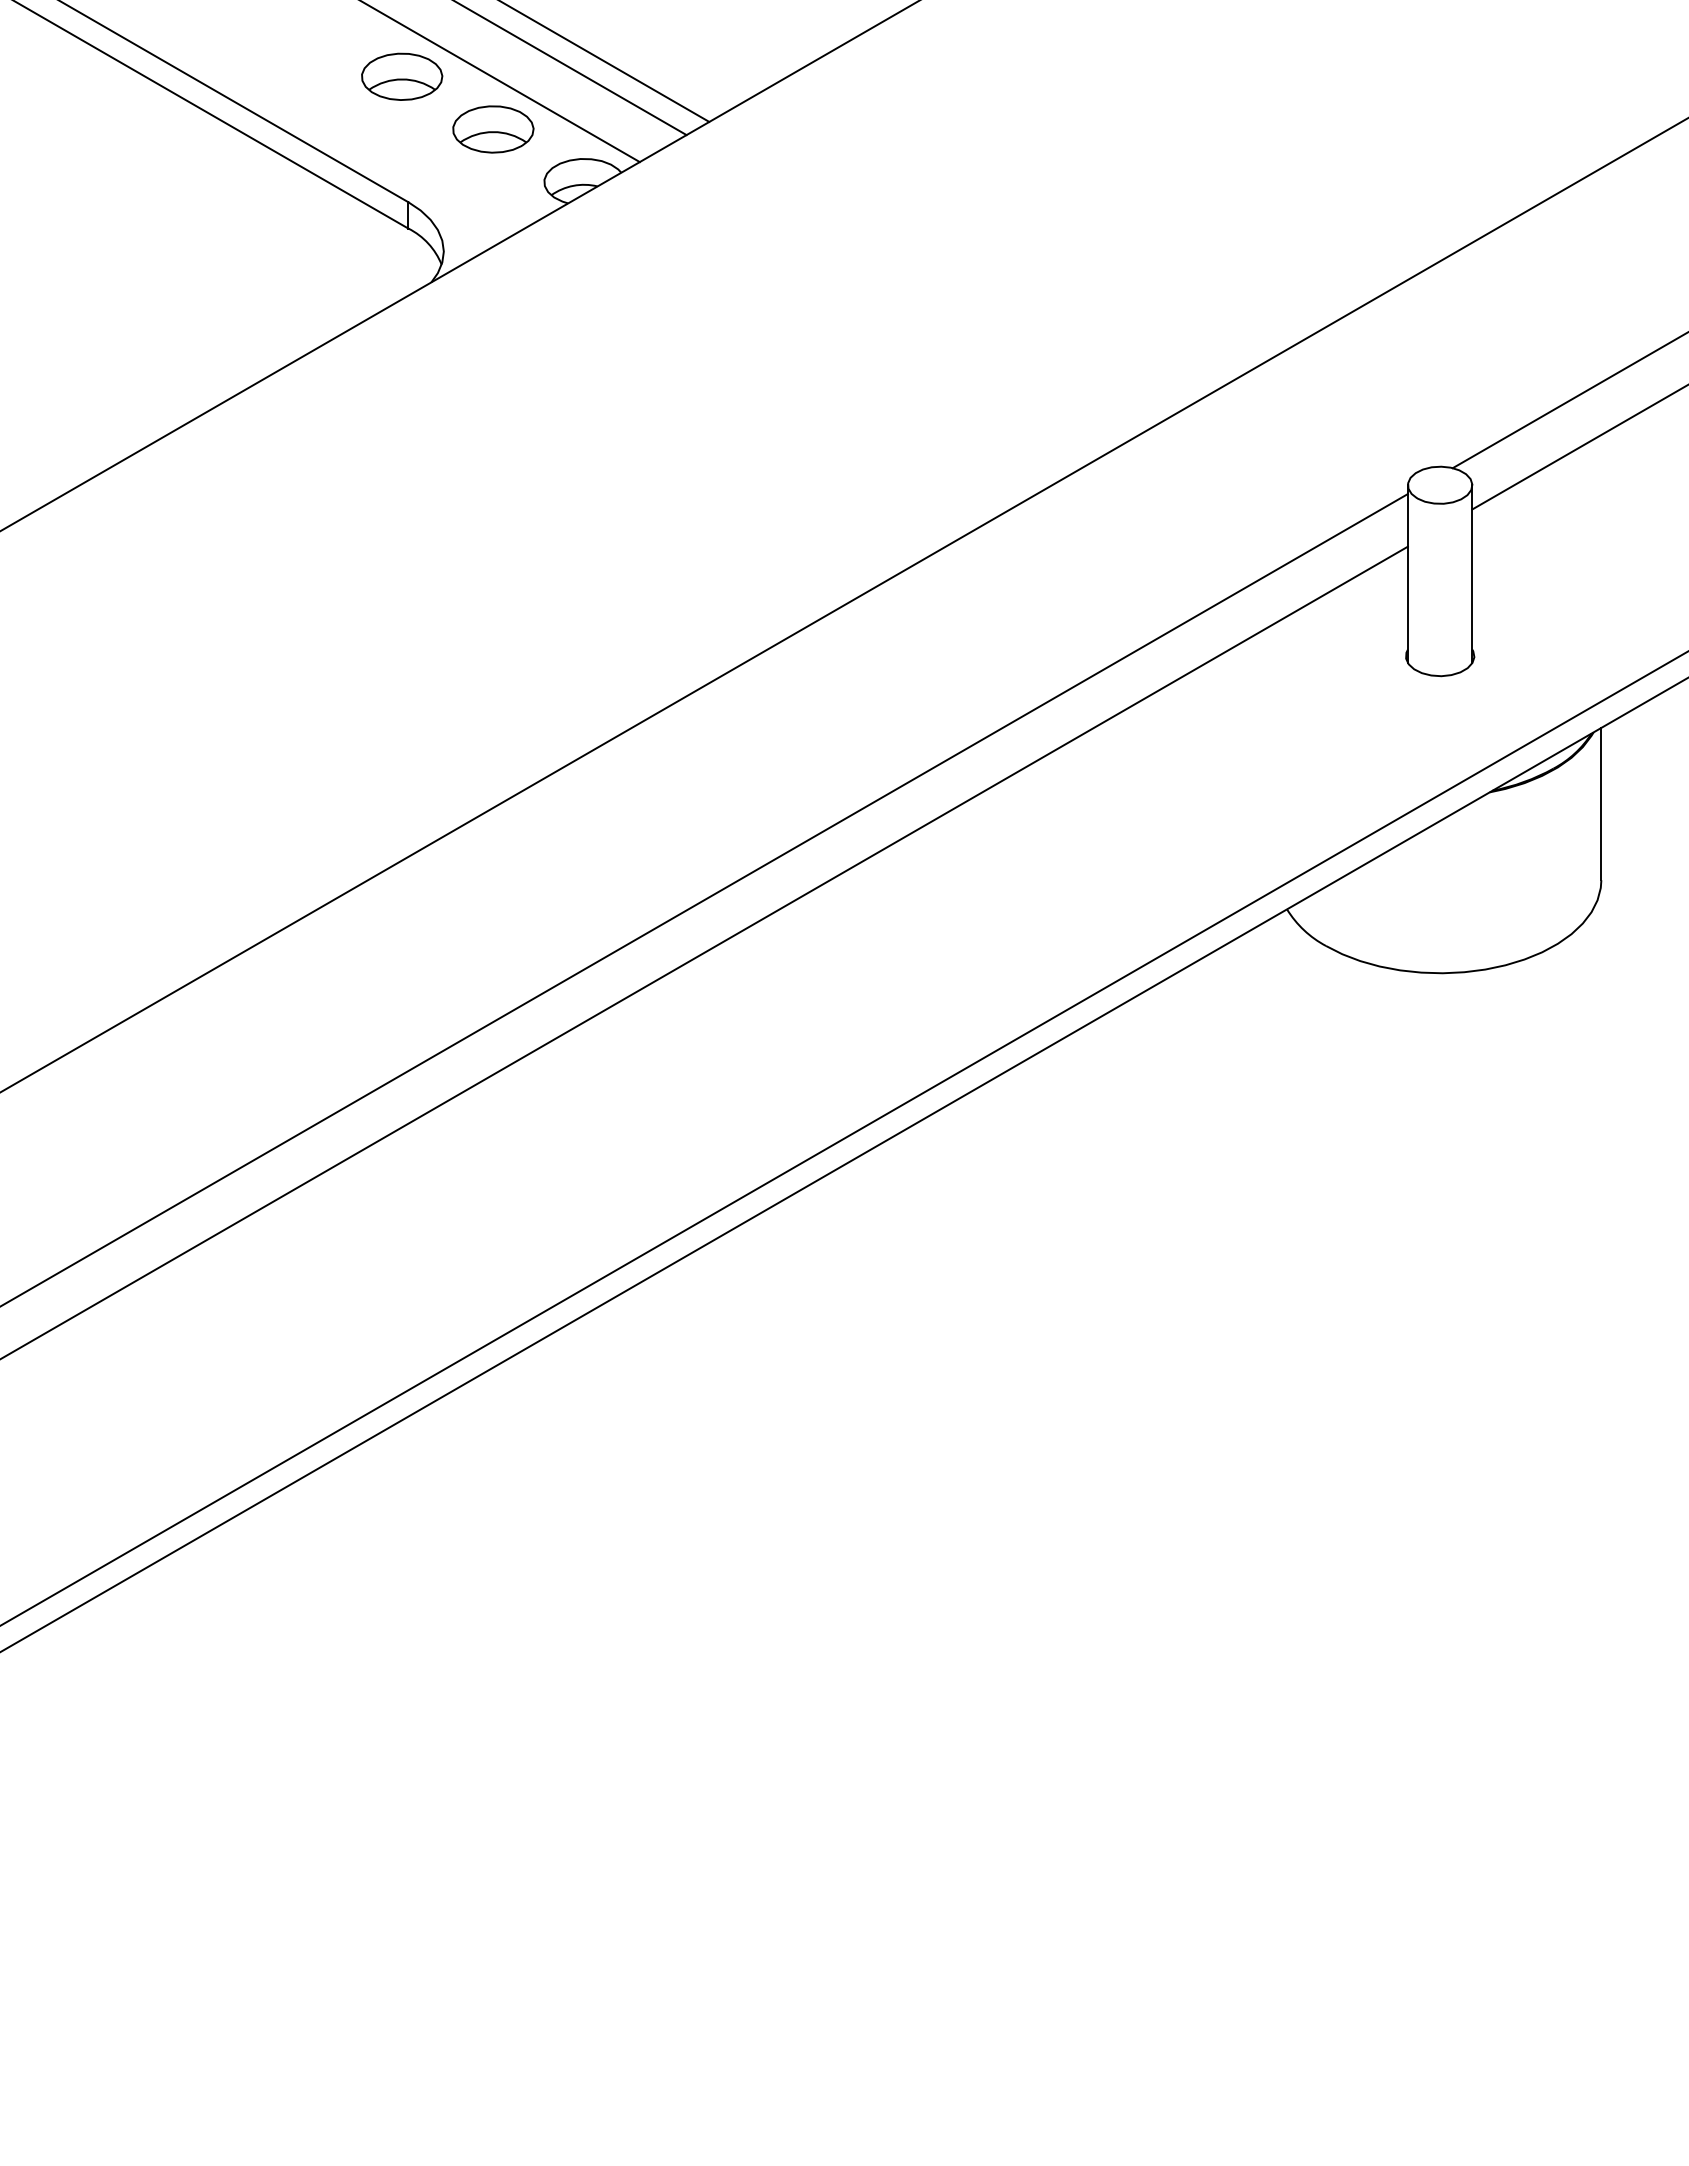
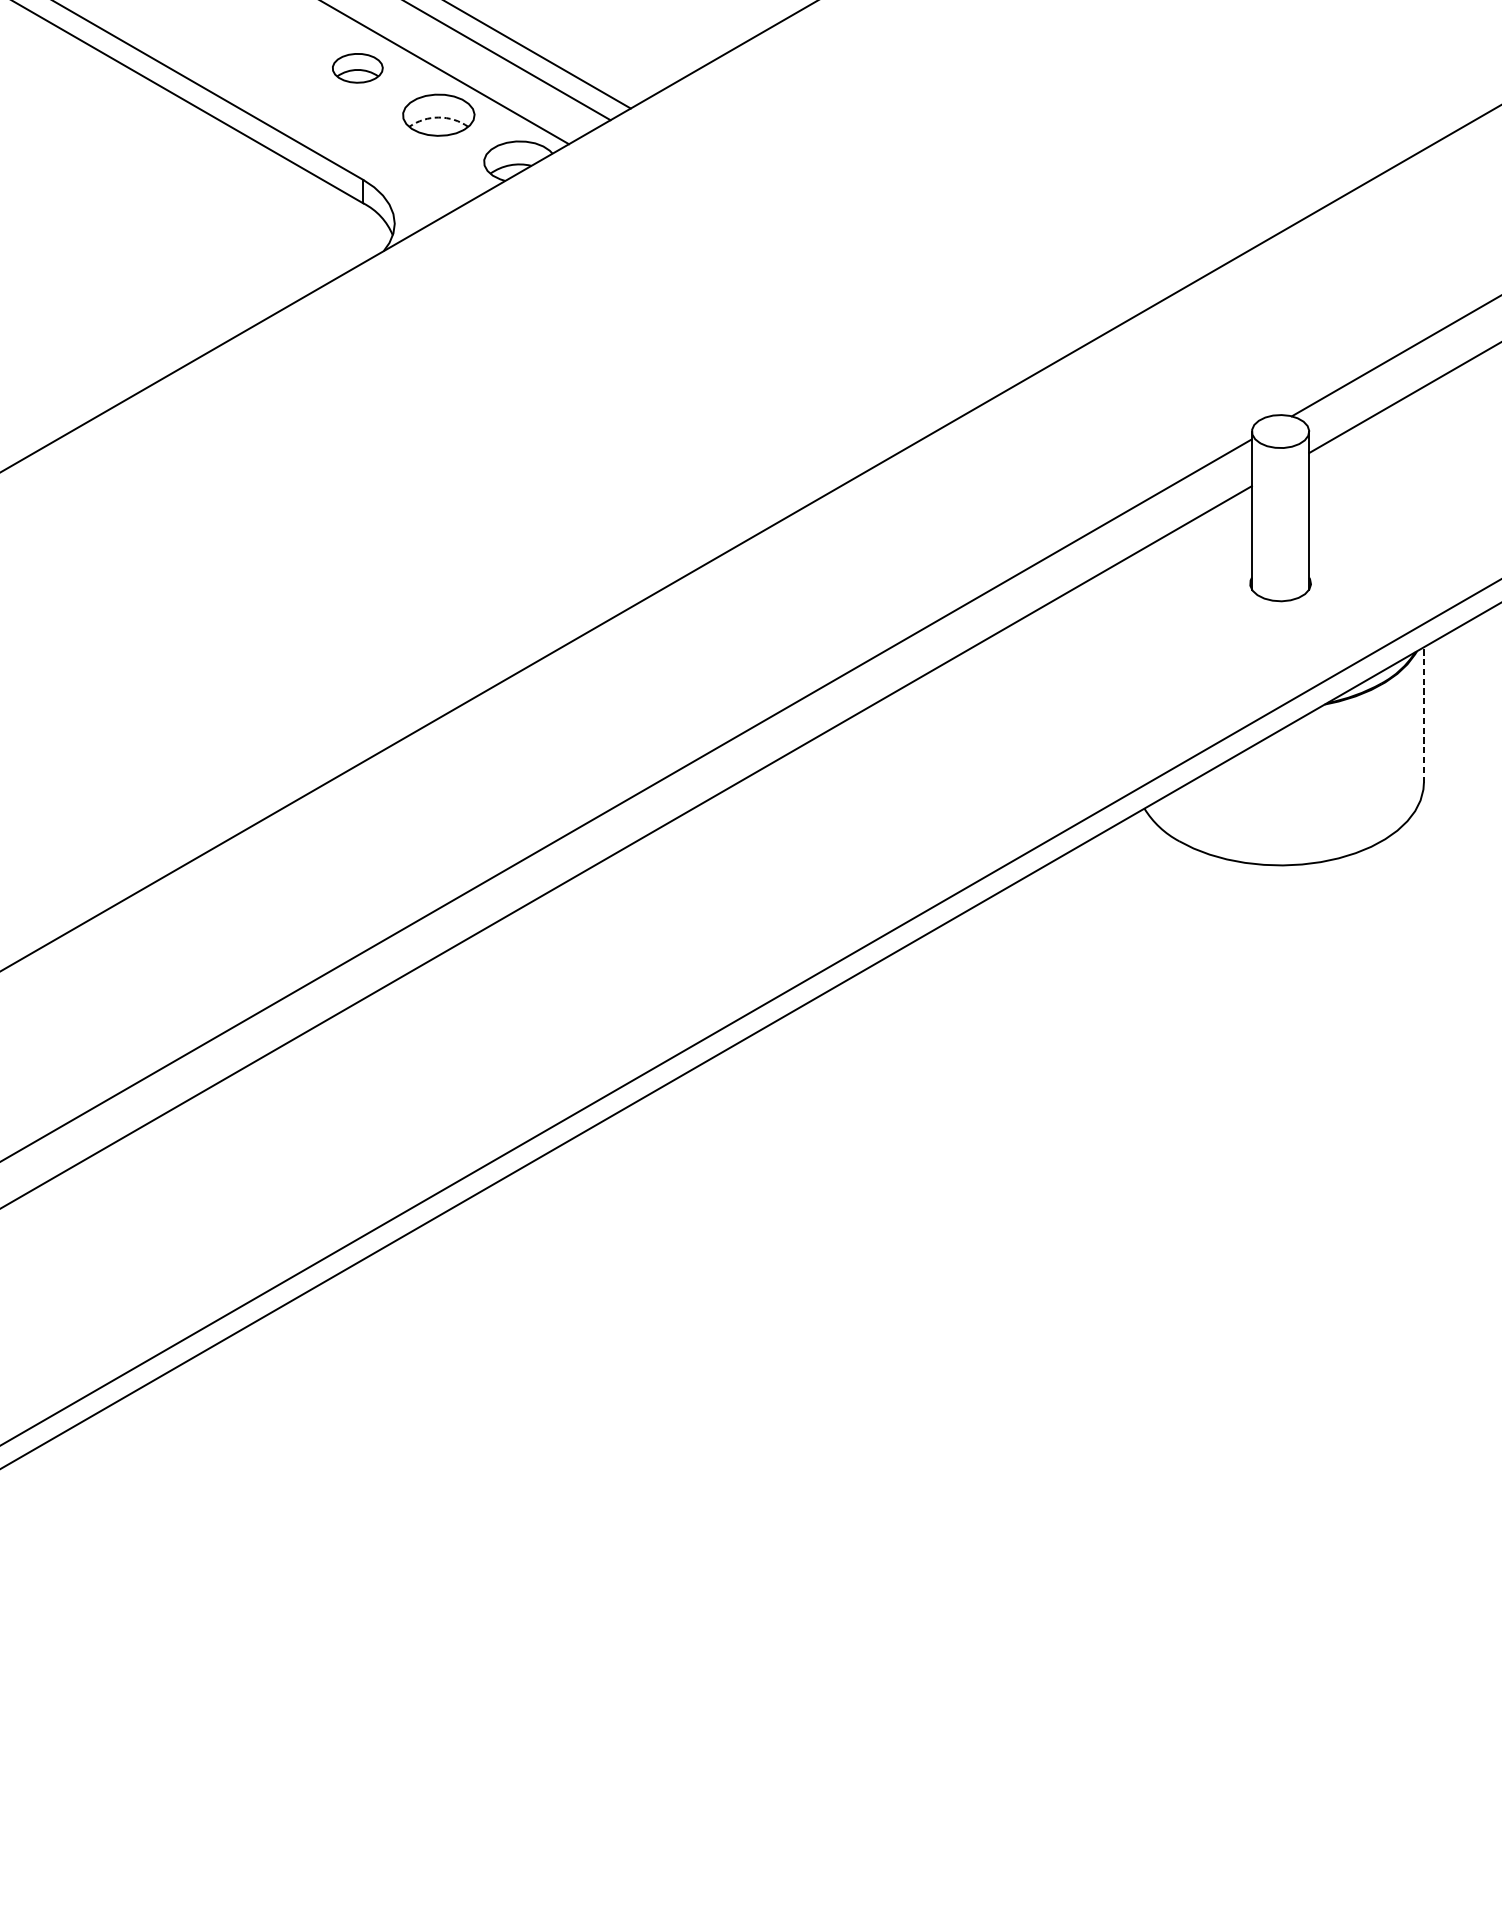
part: (402, 76) -> (358, 68), size x0.7
arc: (493, 132) -> (438, 117), solid -> dashed
line: (1601, 803) -> (1424, 714), solid -> dashed

